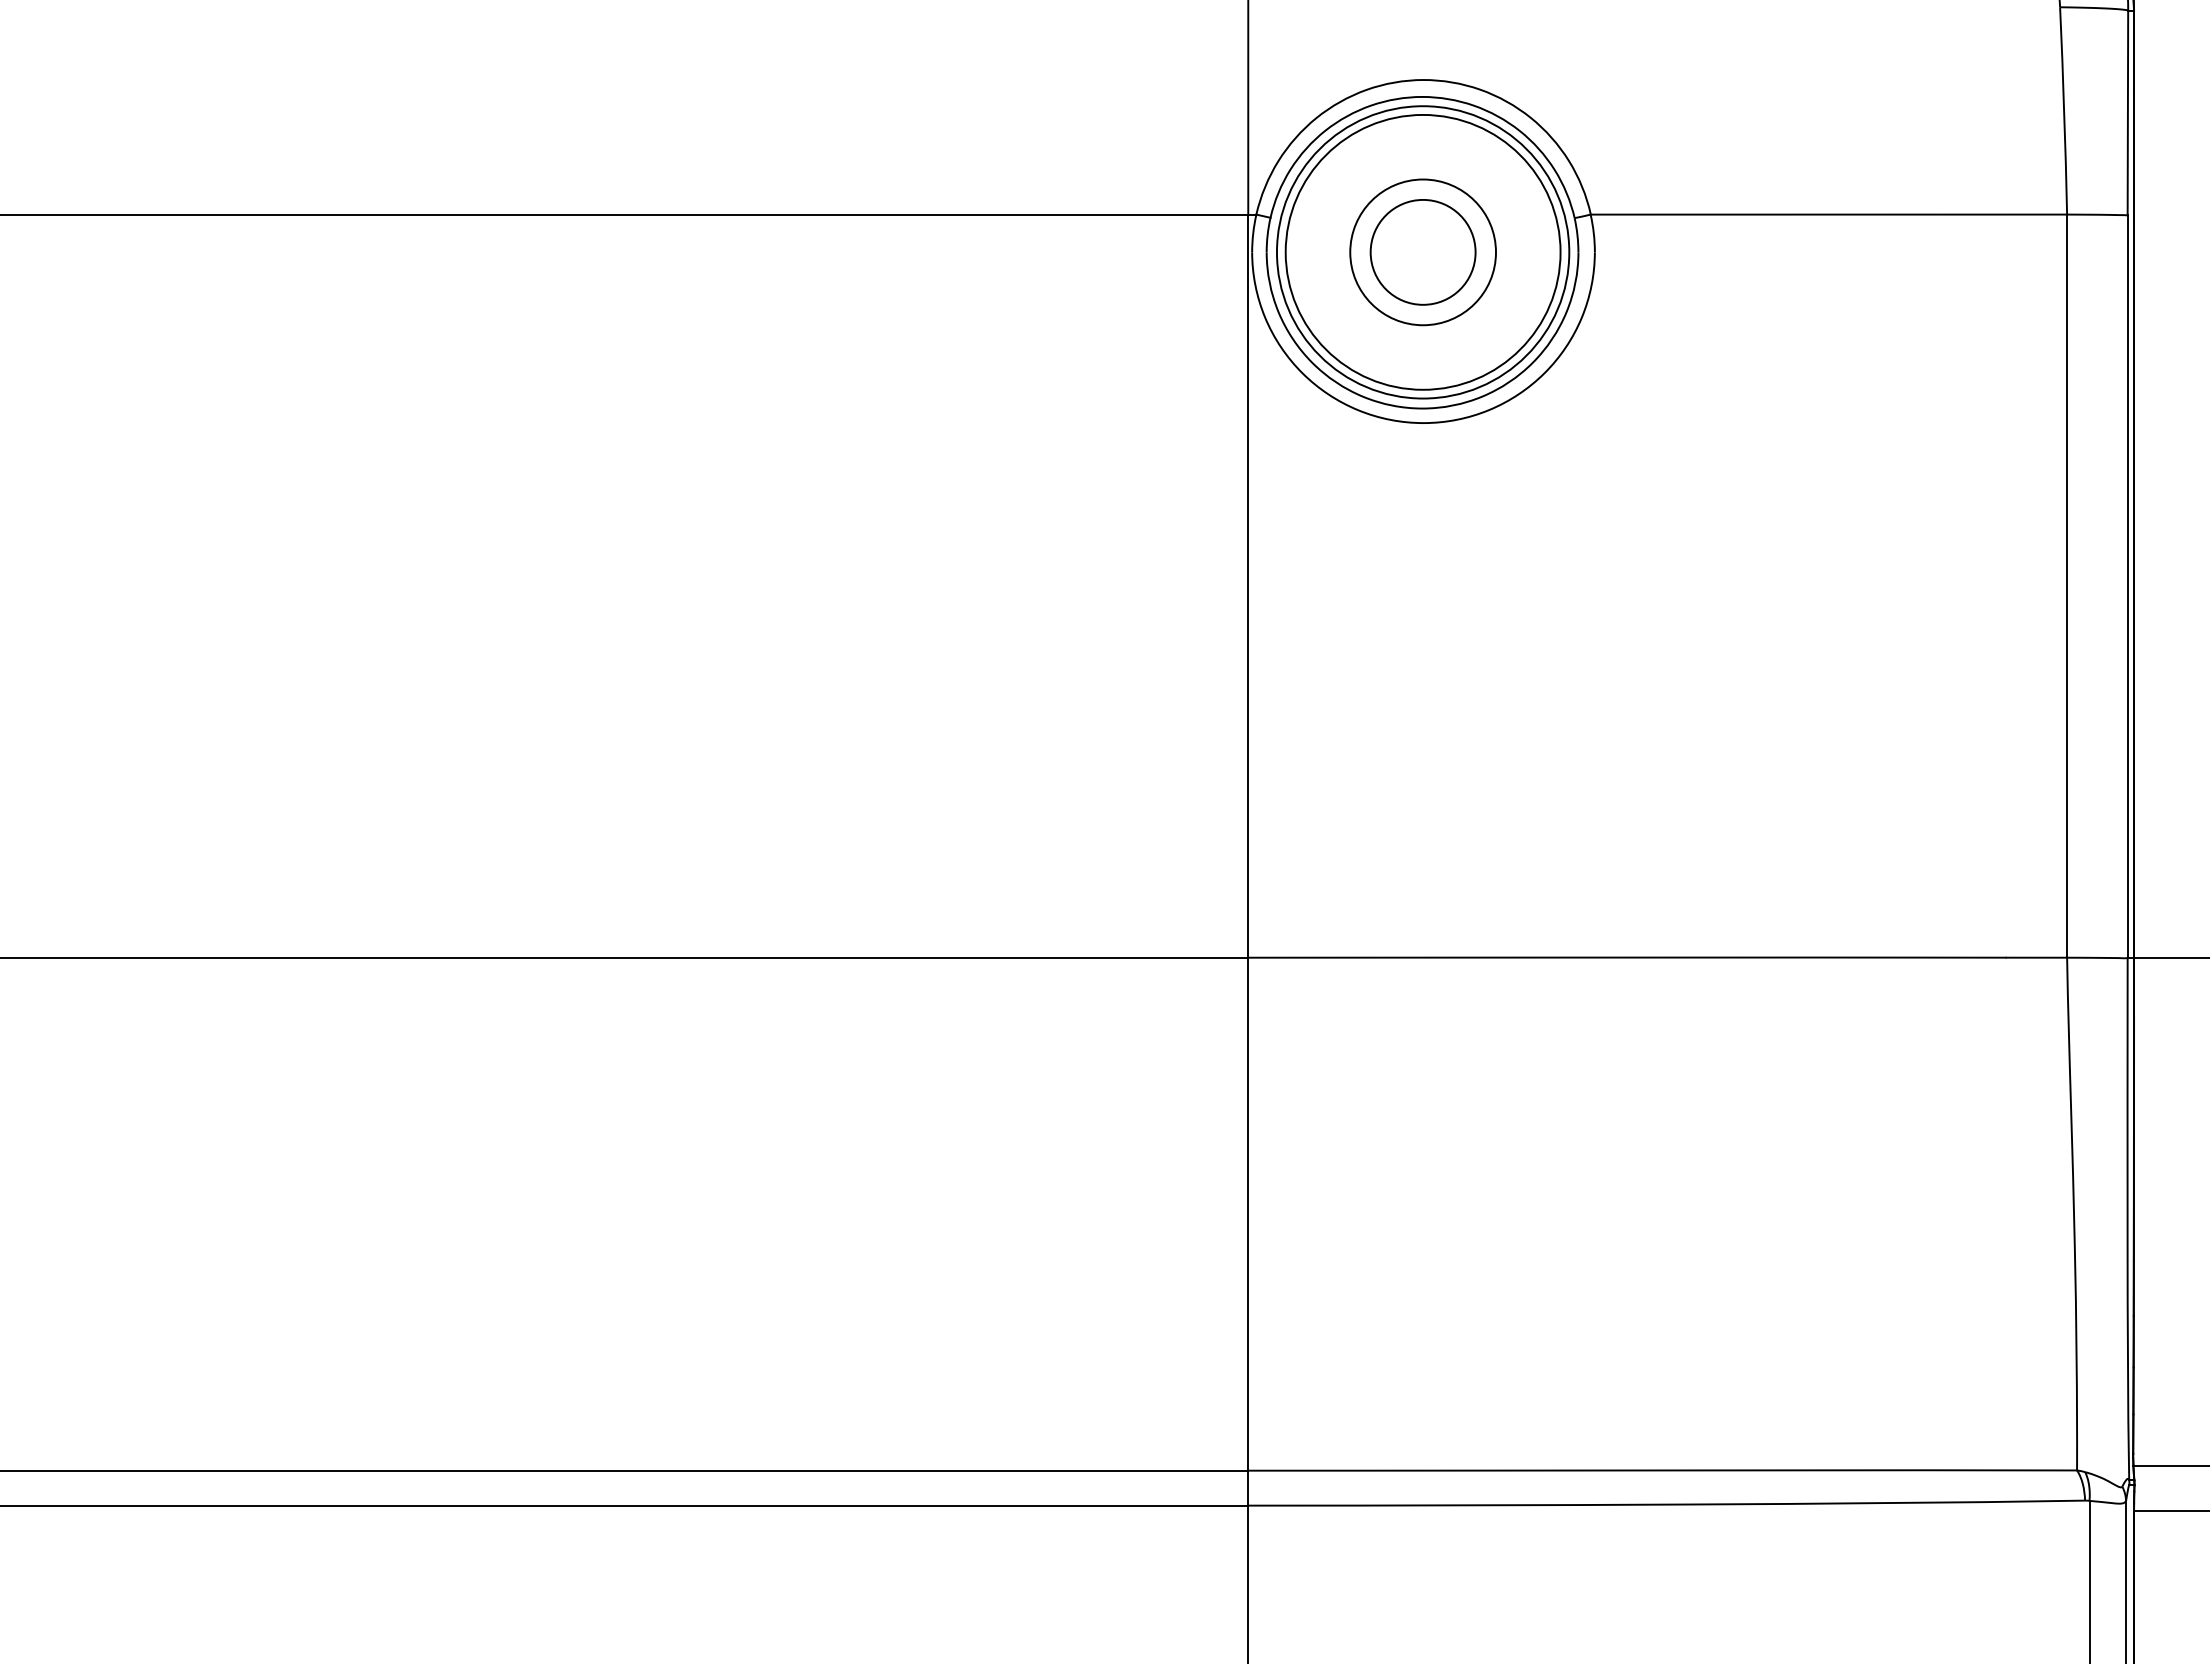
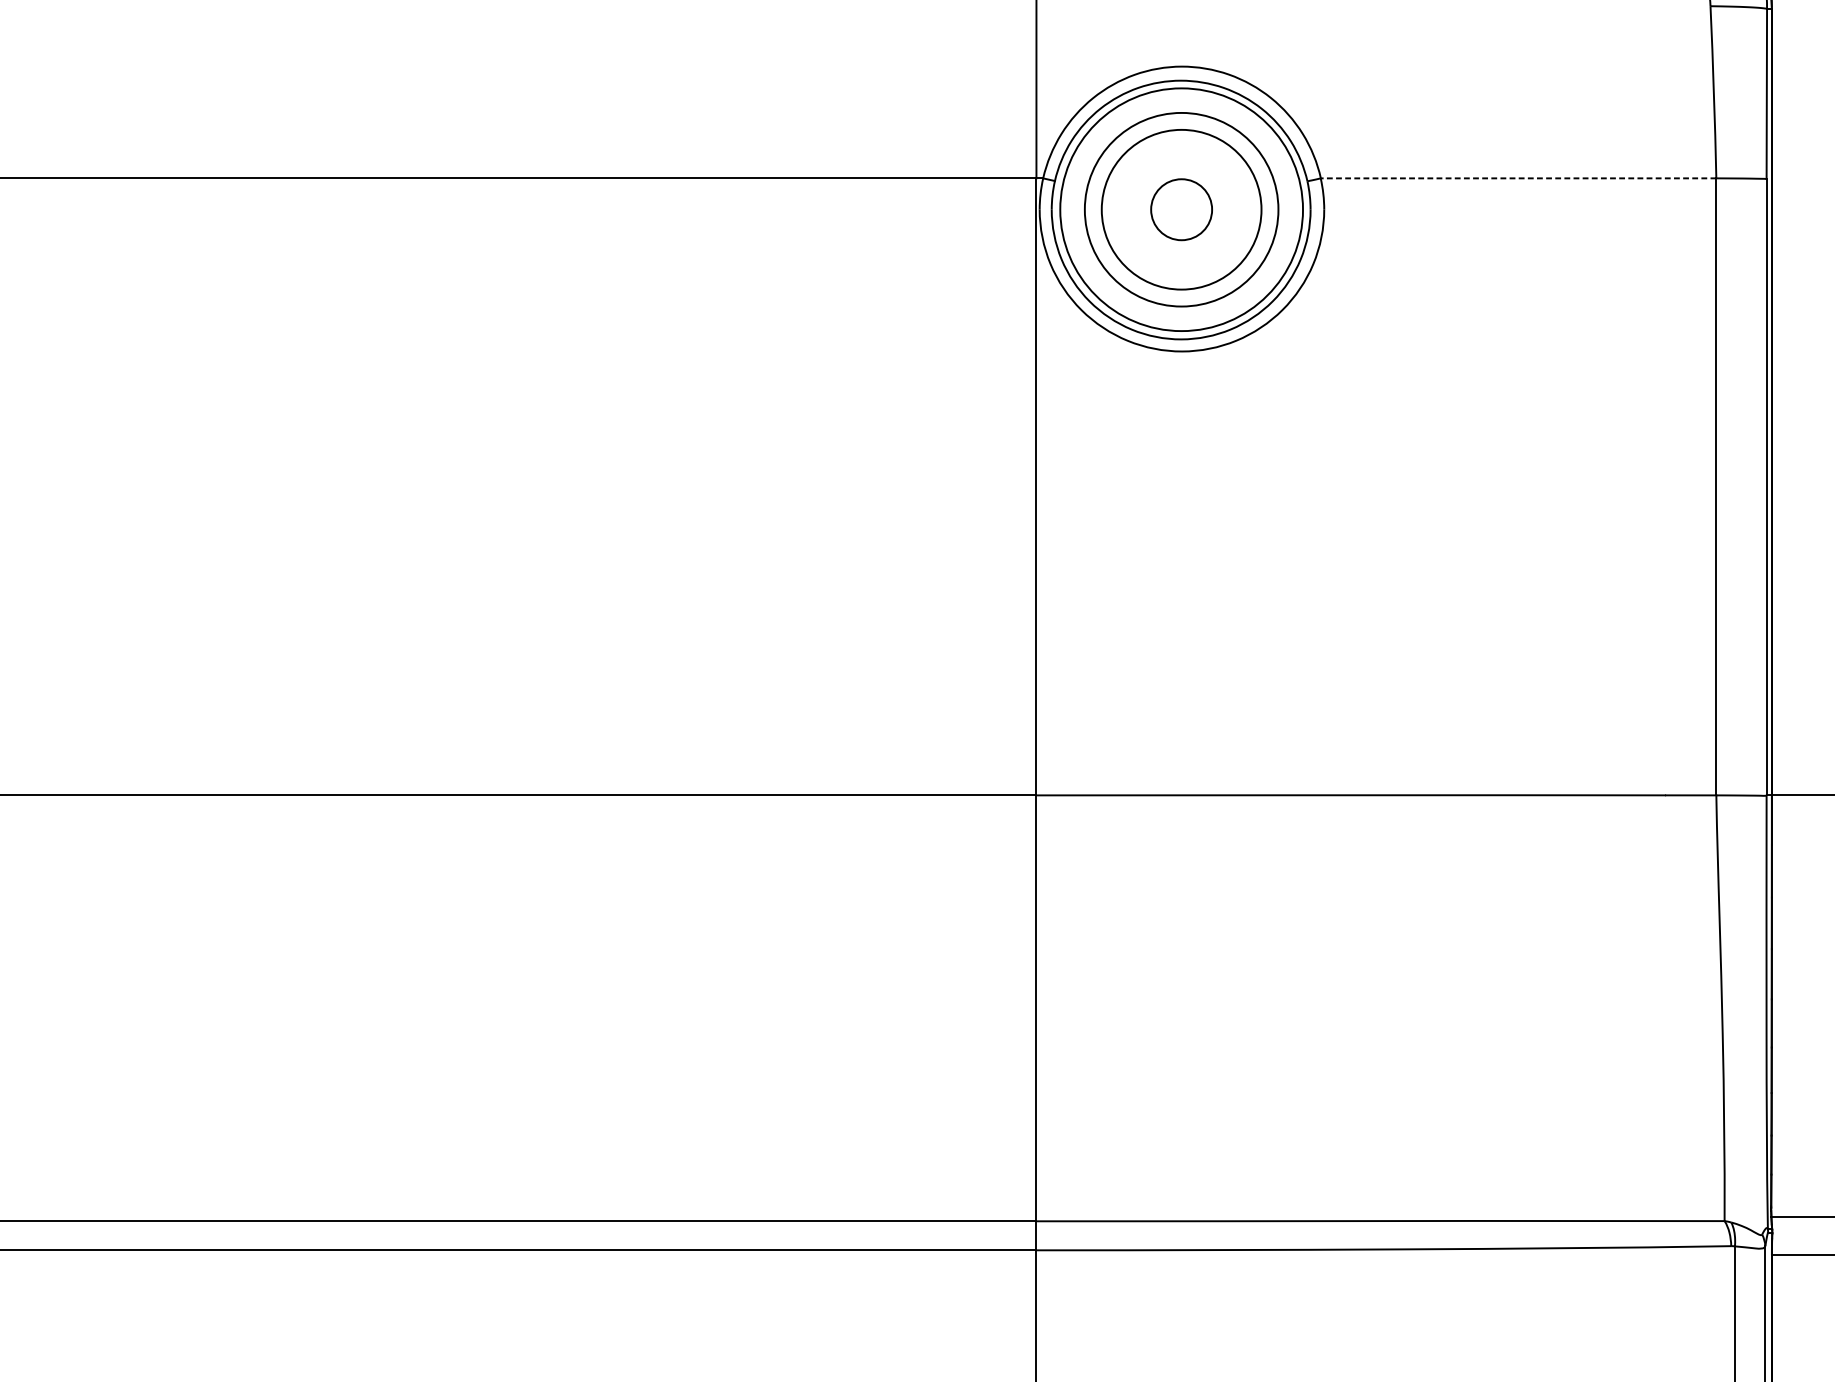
line: (1828, 214) -> (1518, 178), solid -> dashed
circle: (1422, 251) -> (1181, 209), size x0.7
circle: (1422, 251) -> (1181, 209), size x0.7
circle: (1423, 252) -> (1181, 209), size x1.6

